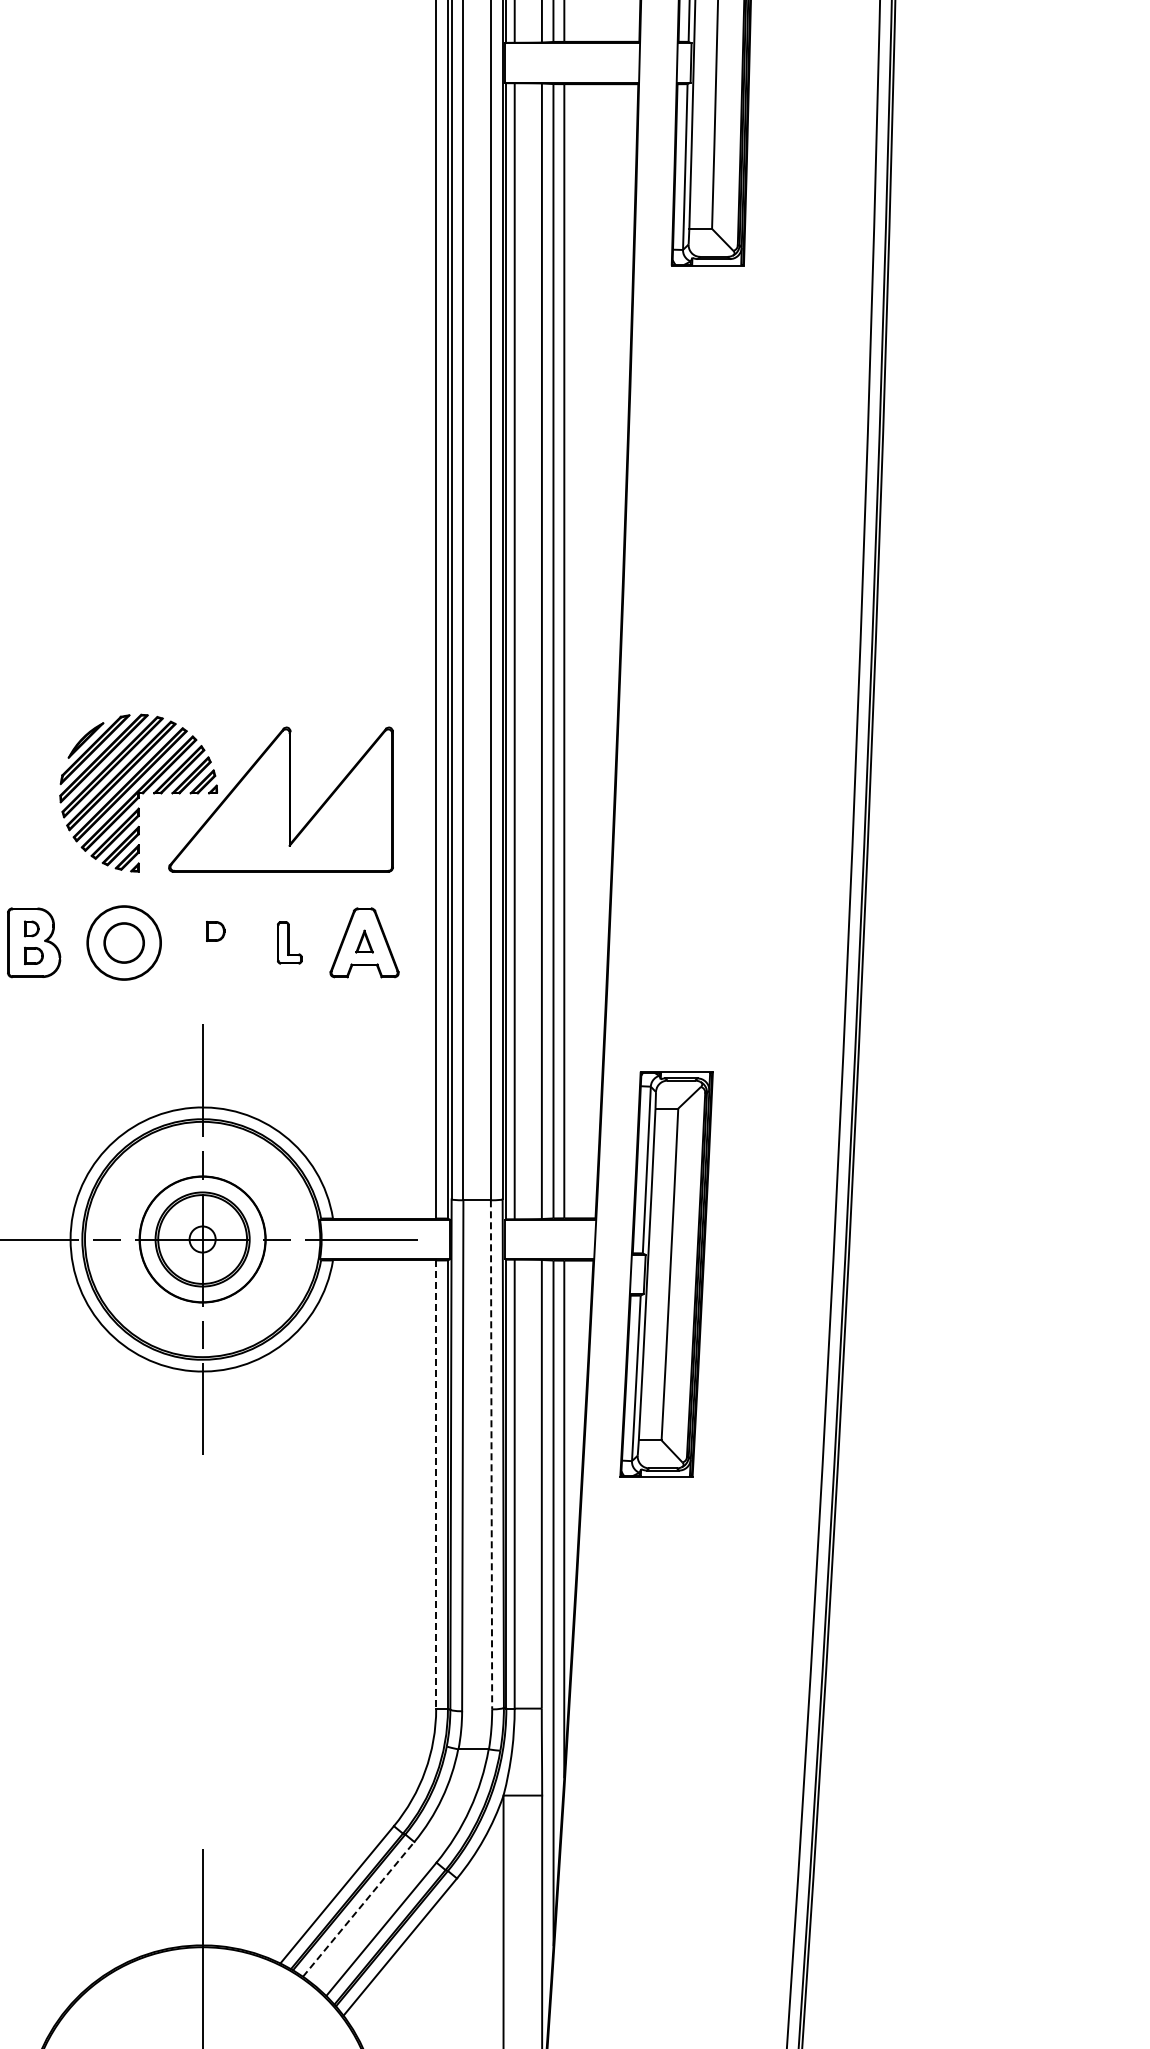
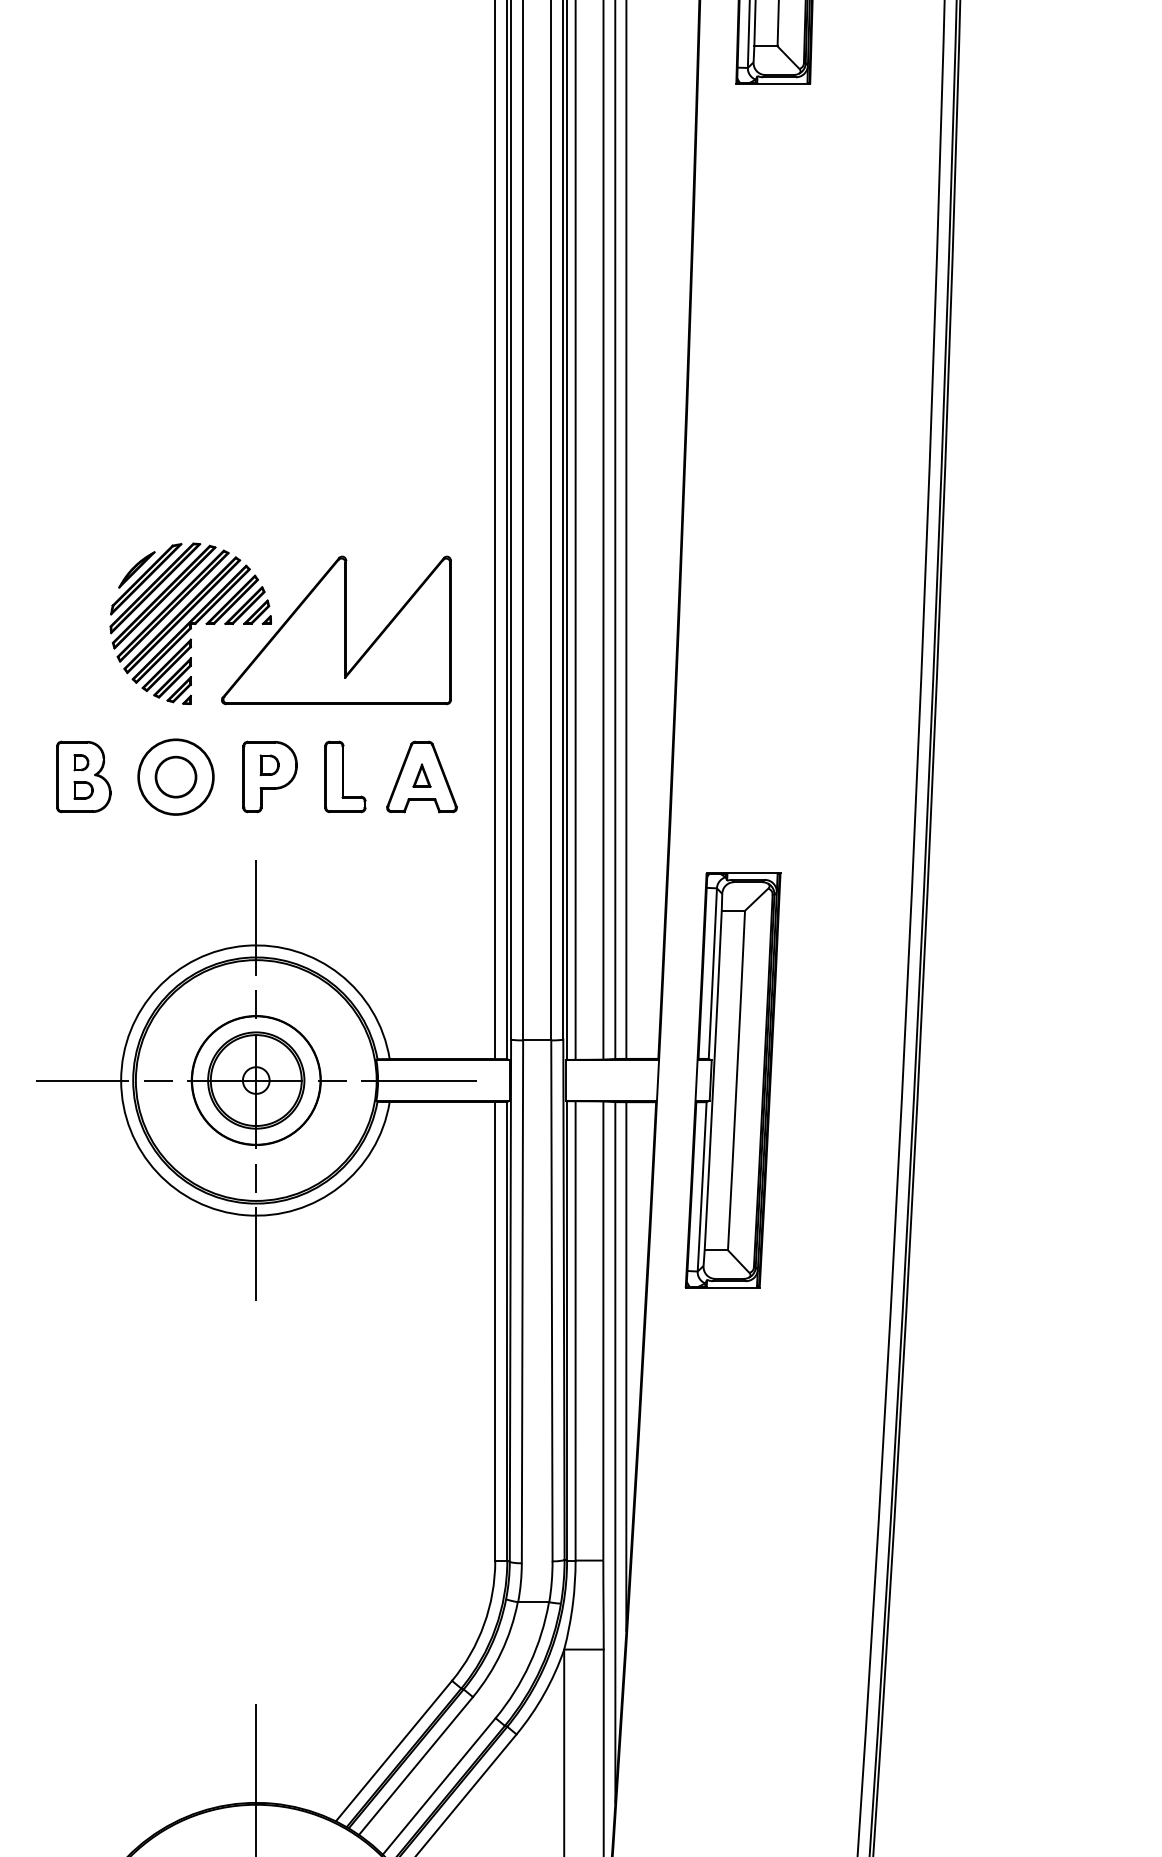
part: (216, 942) -> (270, 776), added
part: (289, 942) -> (345, 776), size x1.67
part: (666, 1274) -> (733, 1080), moved
line: (491, 1454) -> (551, 1300), dashed -> solid
line: (436, 1485) -> (495, 1332), dashed -> solid
line: (359, 1908) -> (416, 1765), dashed -> solid

